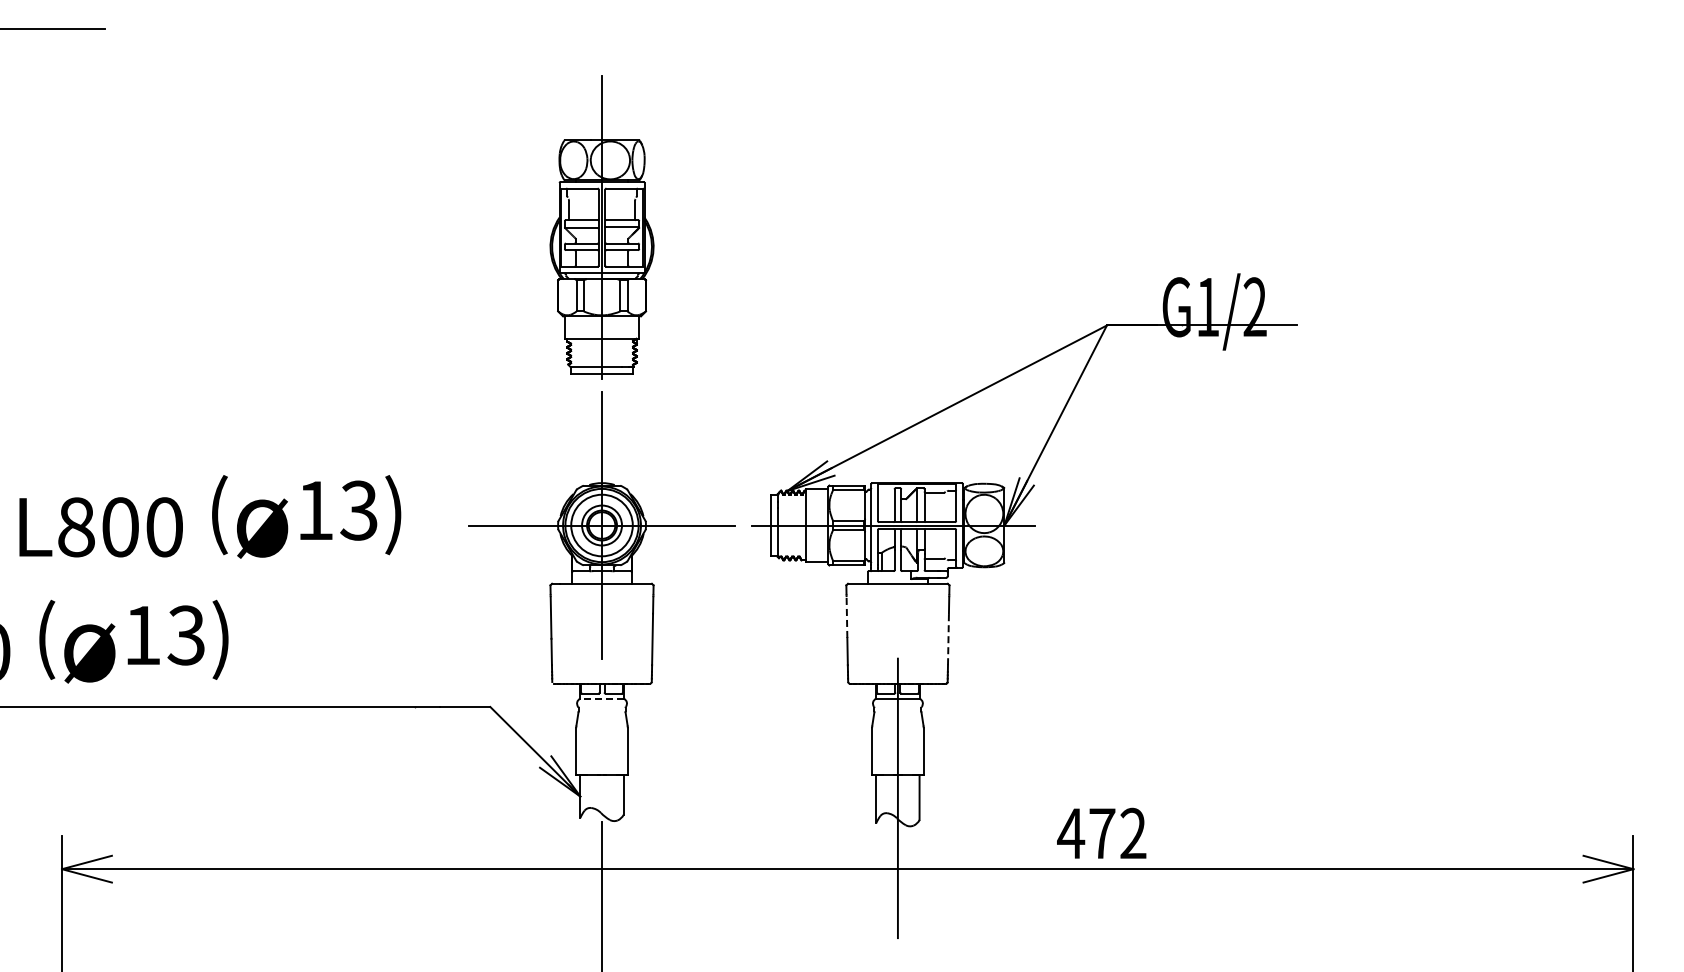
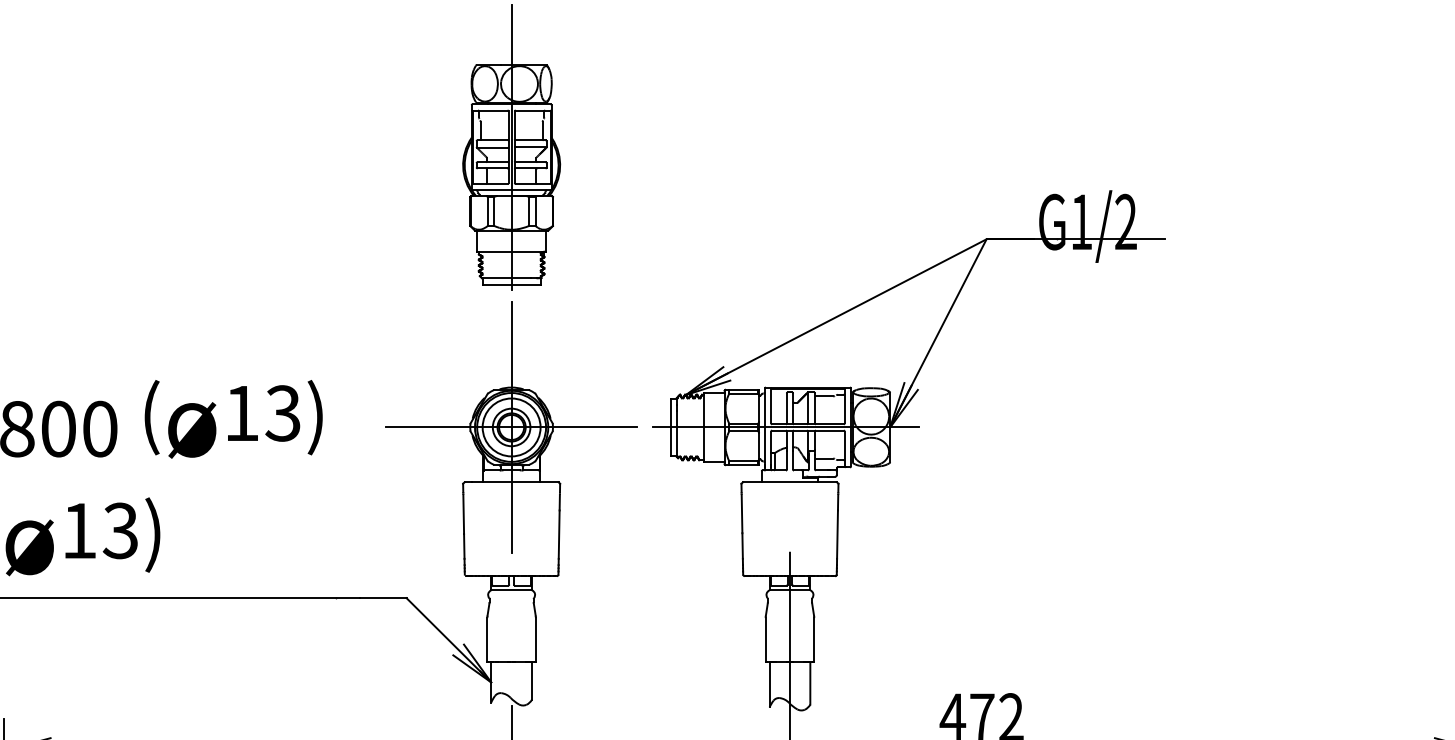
line: (846, 617) -> (741, 513), dashed -> solid
line: (948, 639) -> (837, 534), dashed -> solid
line: (602, 698) -> (512, 590), dashed -> solid

